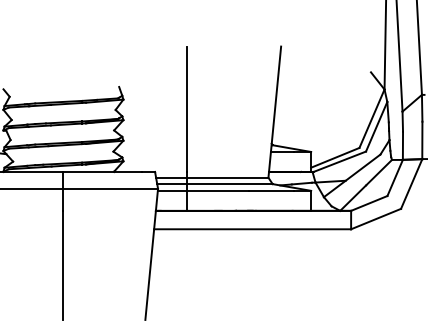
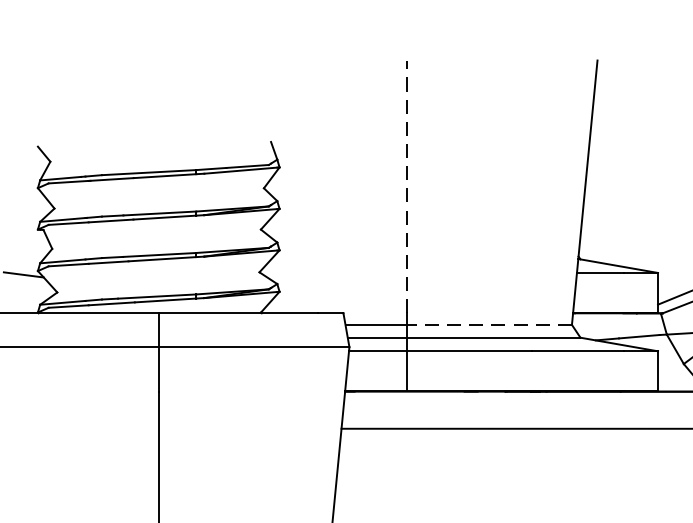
line: (186, 109) -> (406, 187), solid -> dashed
line: (227, 177) -> (489, 324), solid -> dashed

